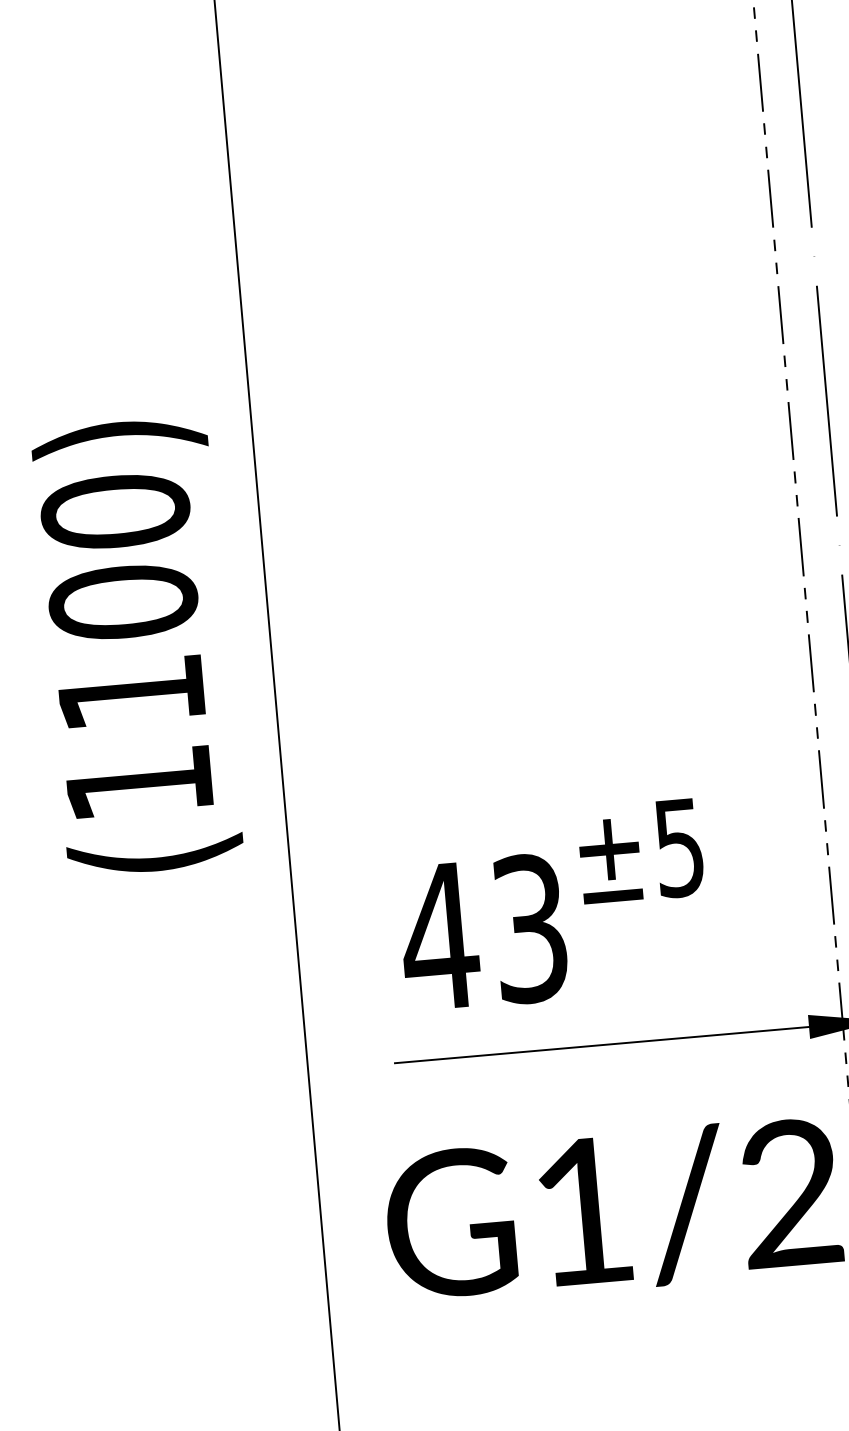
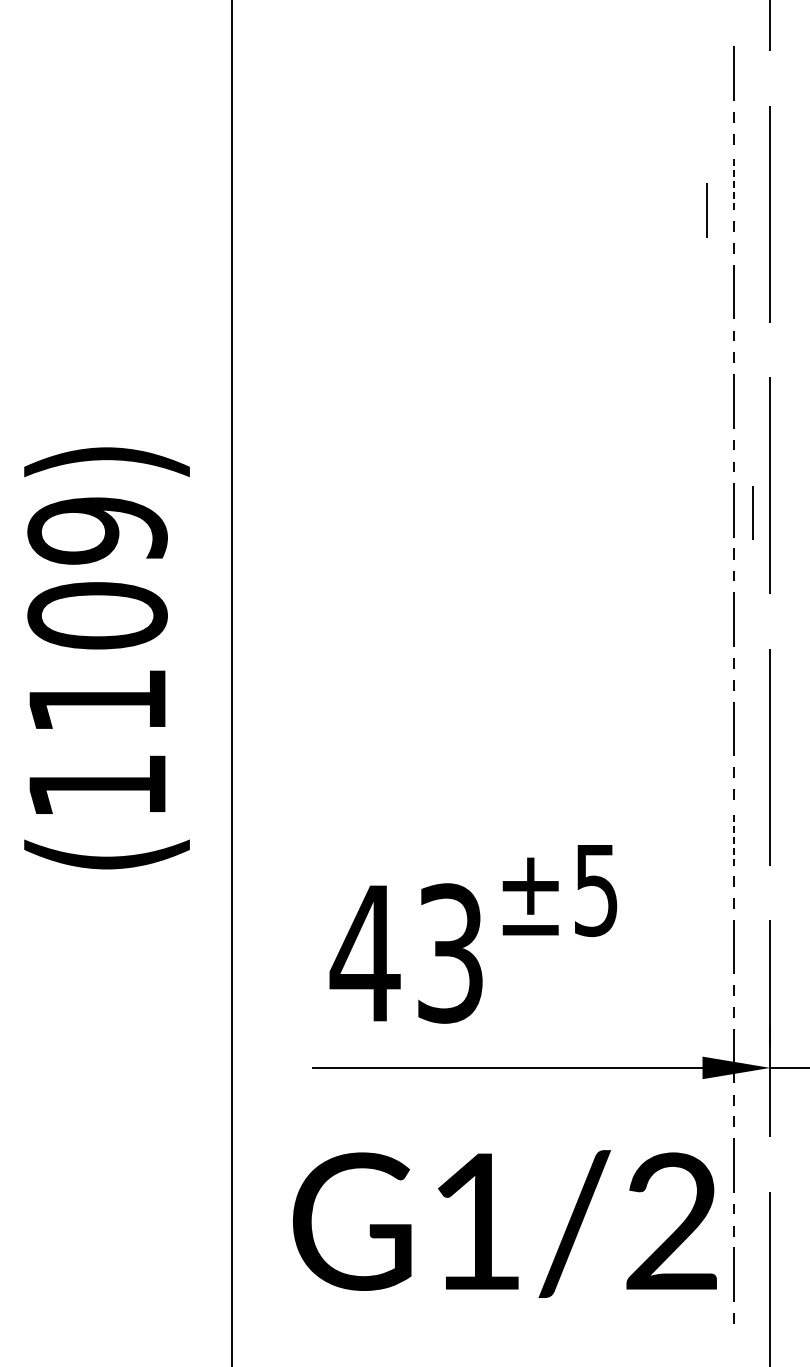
line: (760, 82) -> (734, 182), solid -> dashed
line: (733, 114) -> (706, 210), added
line: (810, 431) -> (752, 512), added
text: (115, 511) -> (97, 530), (1100) -> (1109)
line: (821, 778) -> (734, 837), solid -> dashed

